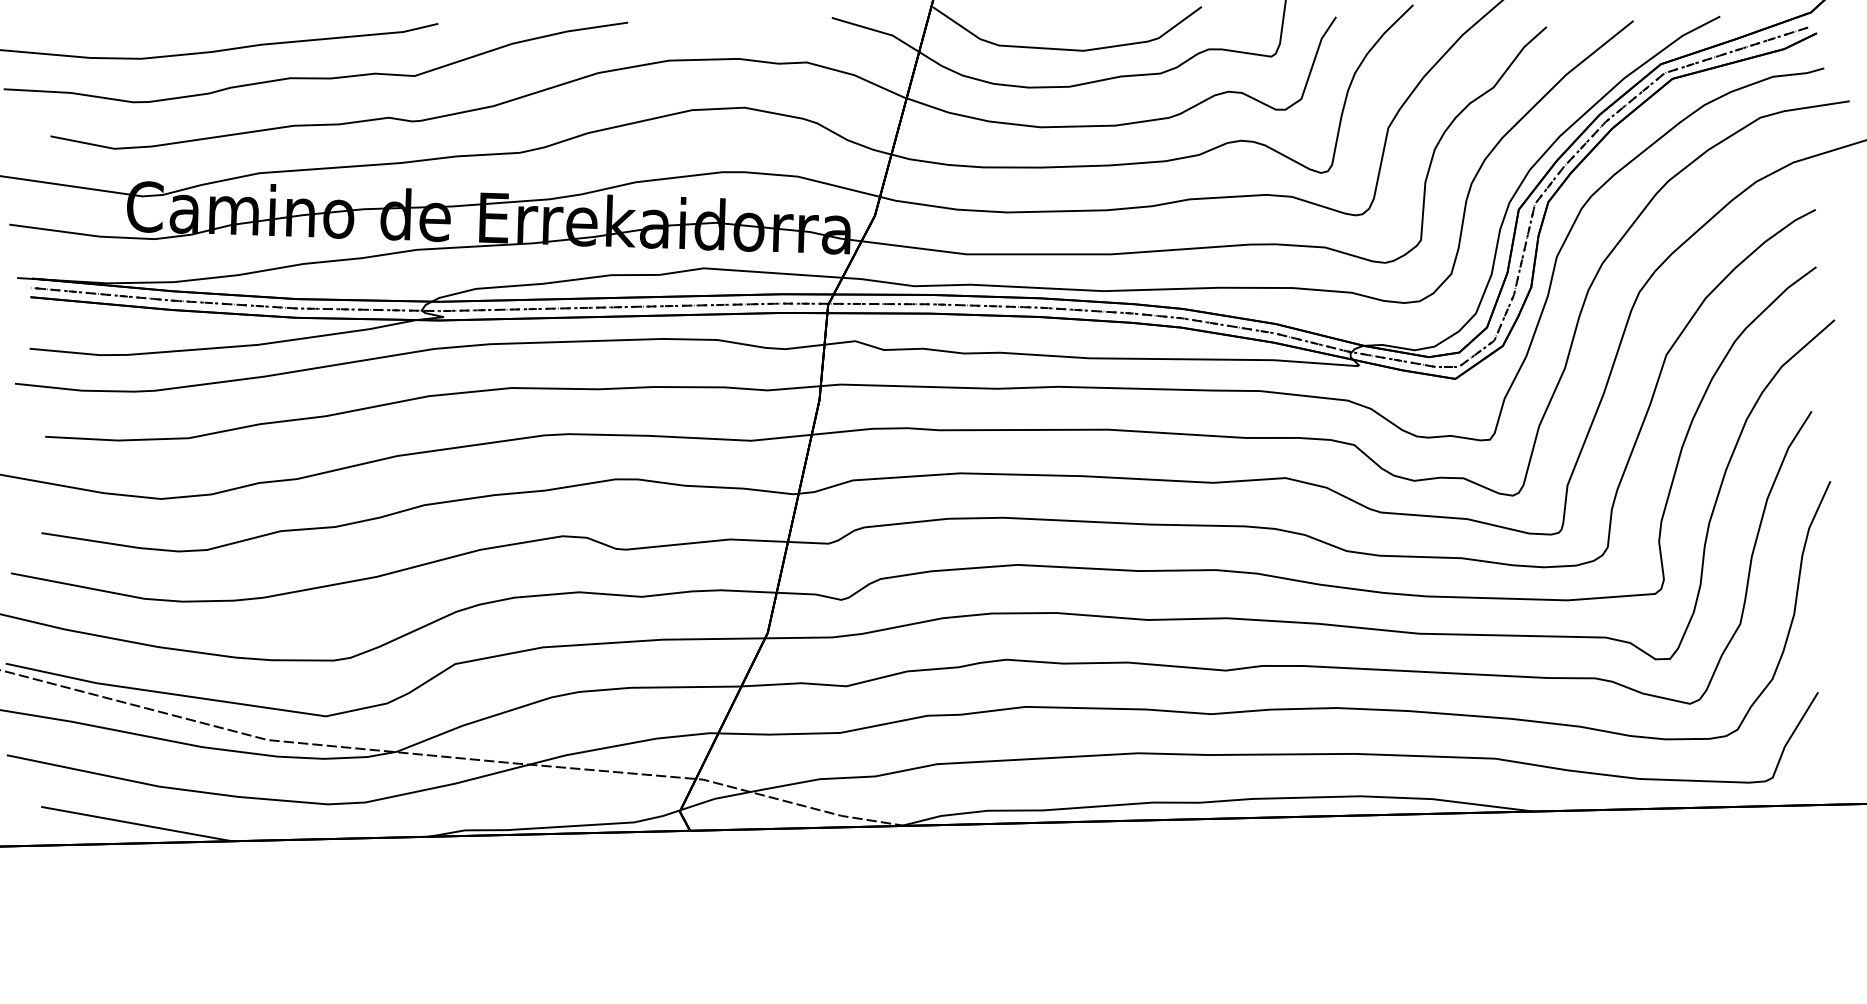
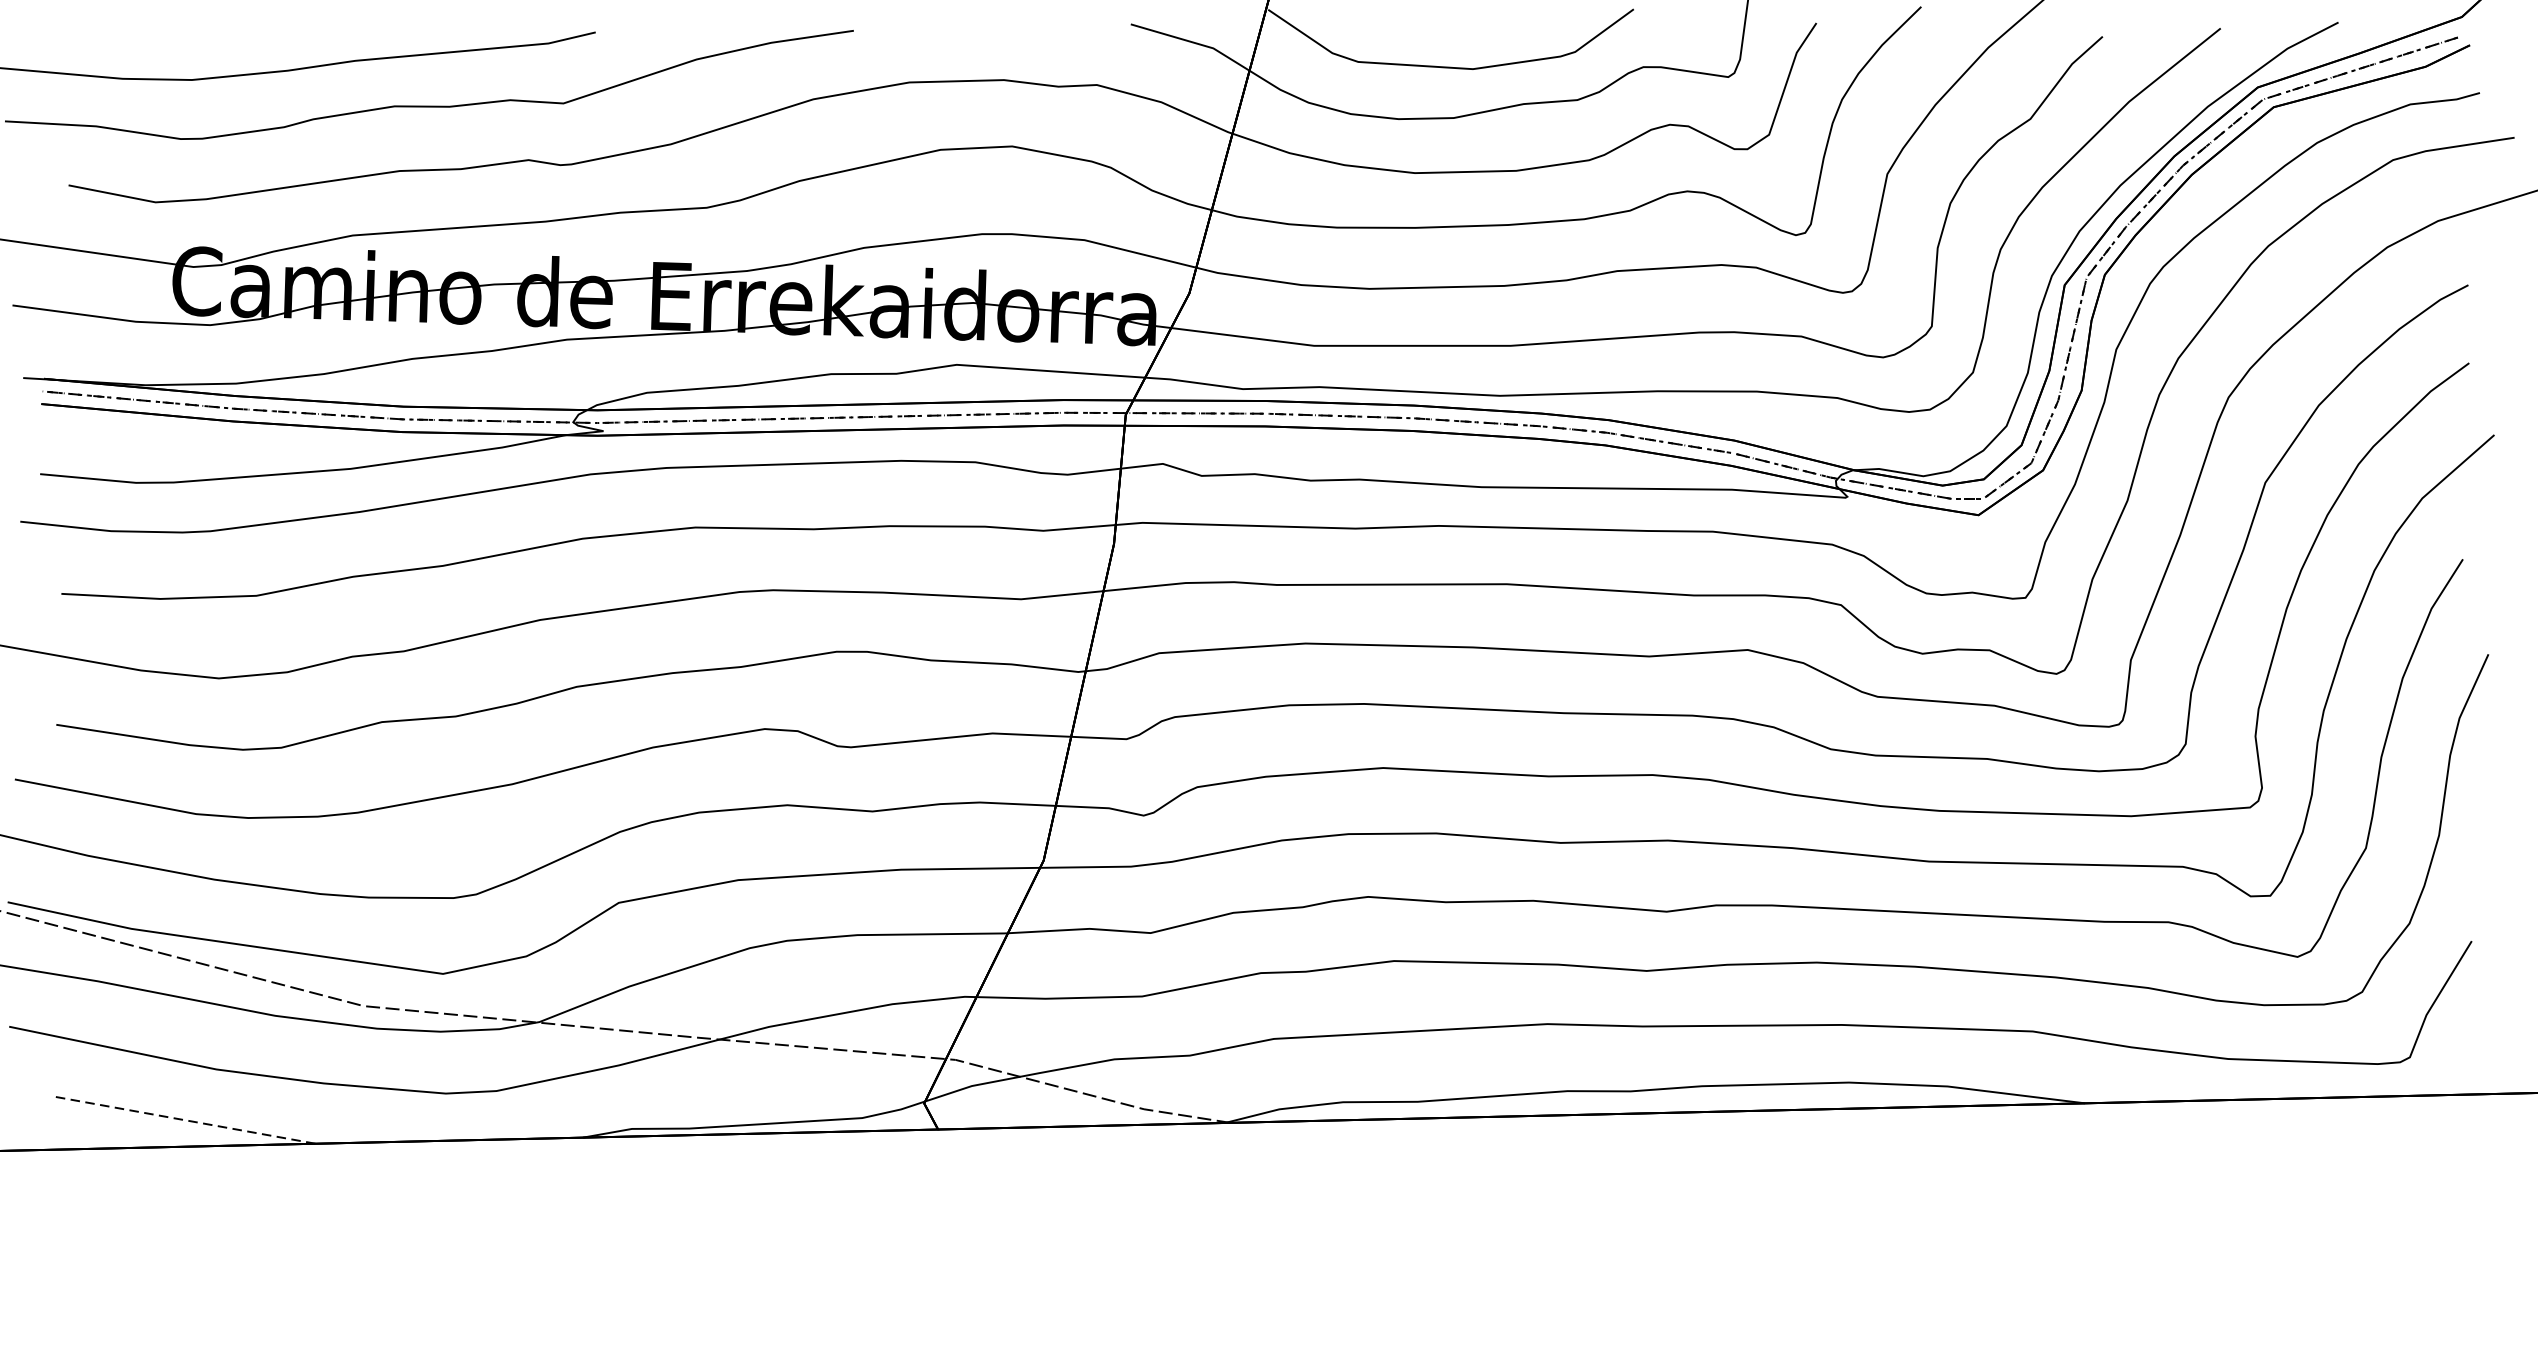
line: (137, 824) -> (186, 1120), solid -> dashed

